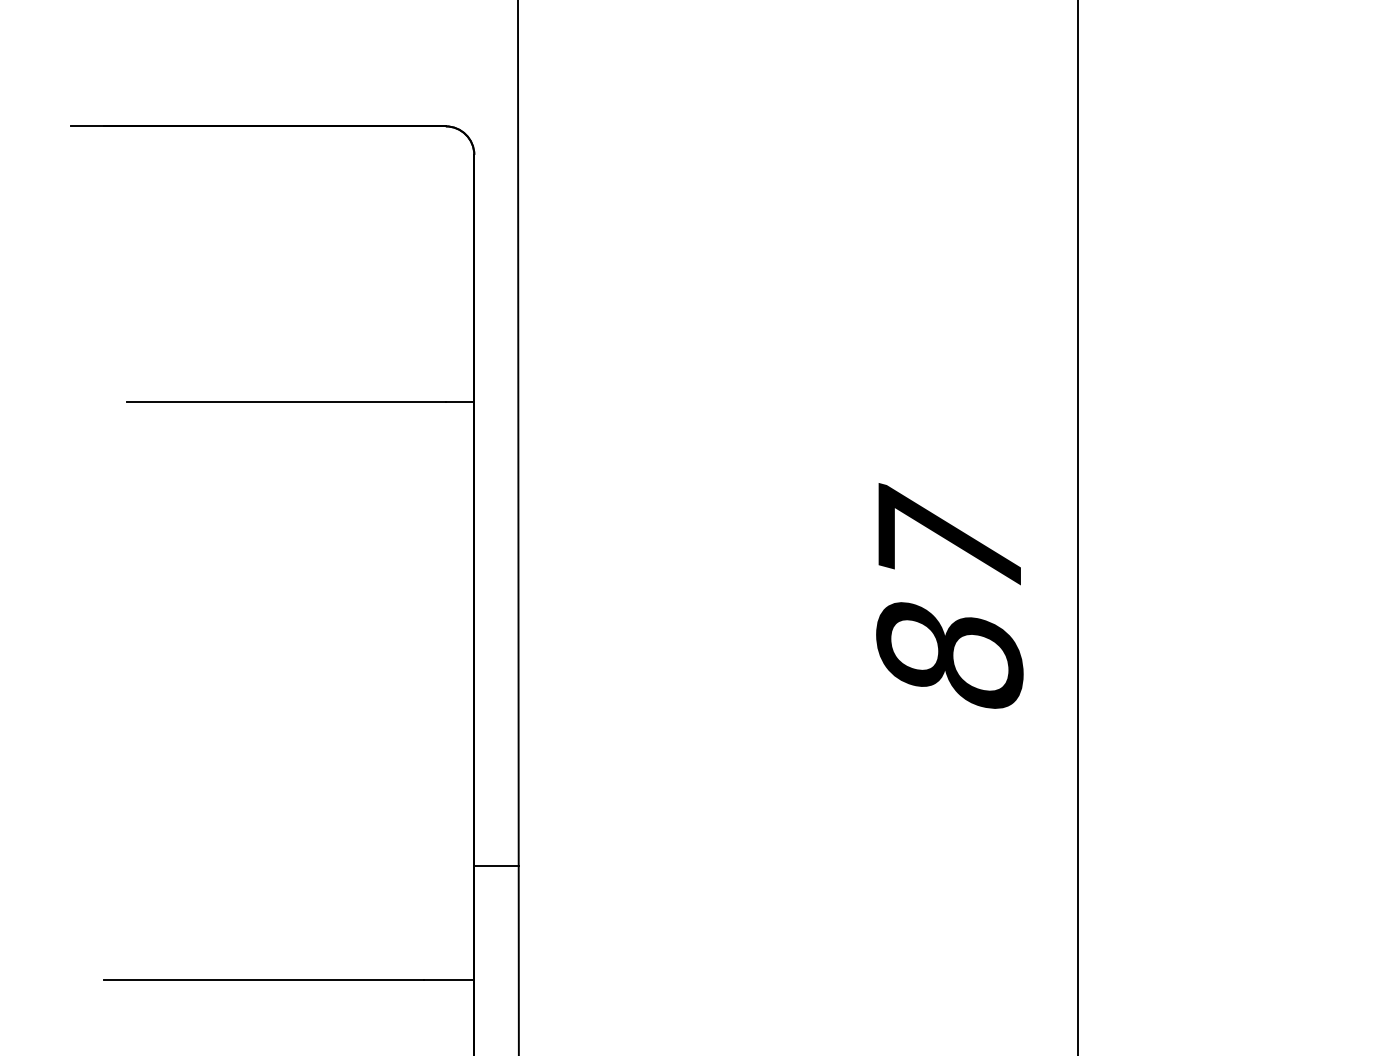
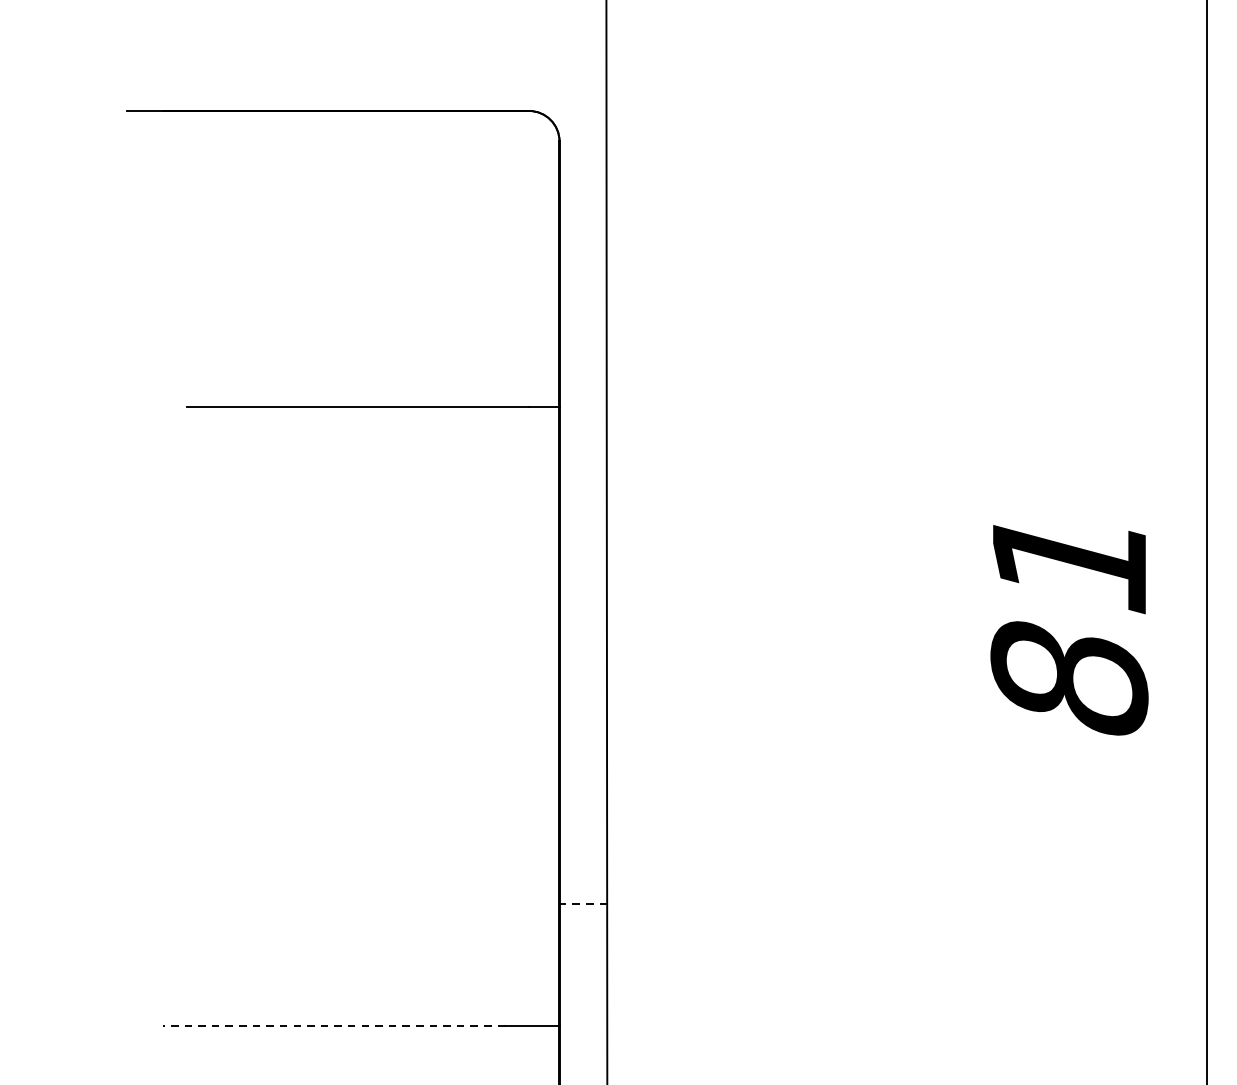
text: (949, 539) -> (1069, 553), 87 -> 81
line: (495, 866) -> (582, 904), solid -> dashed
line: (264, 980) -> (334, 1026), solid -> dashed

